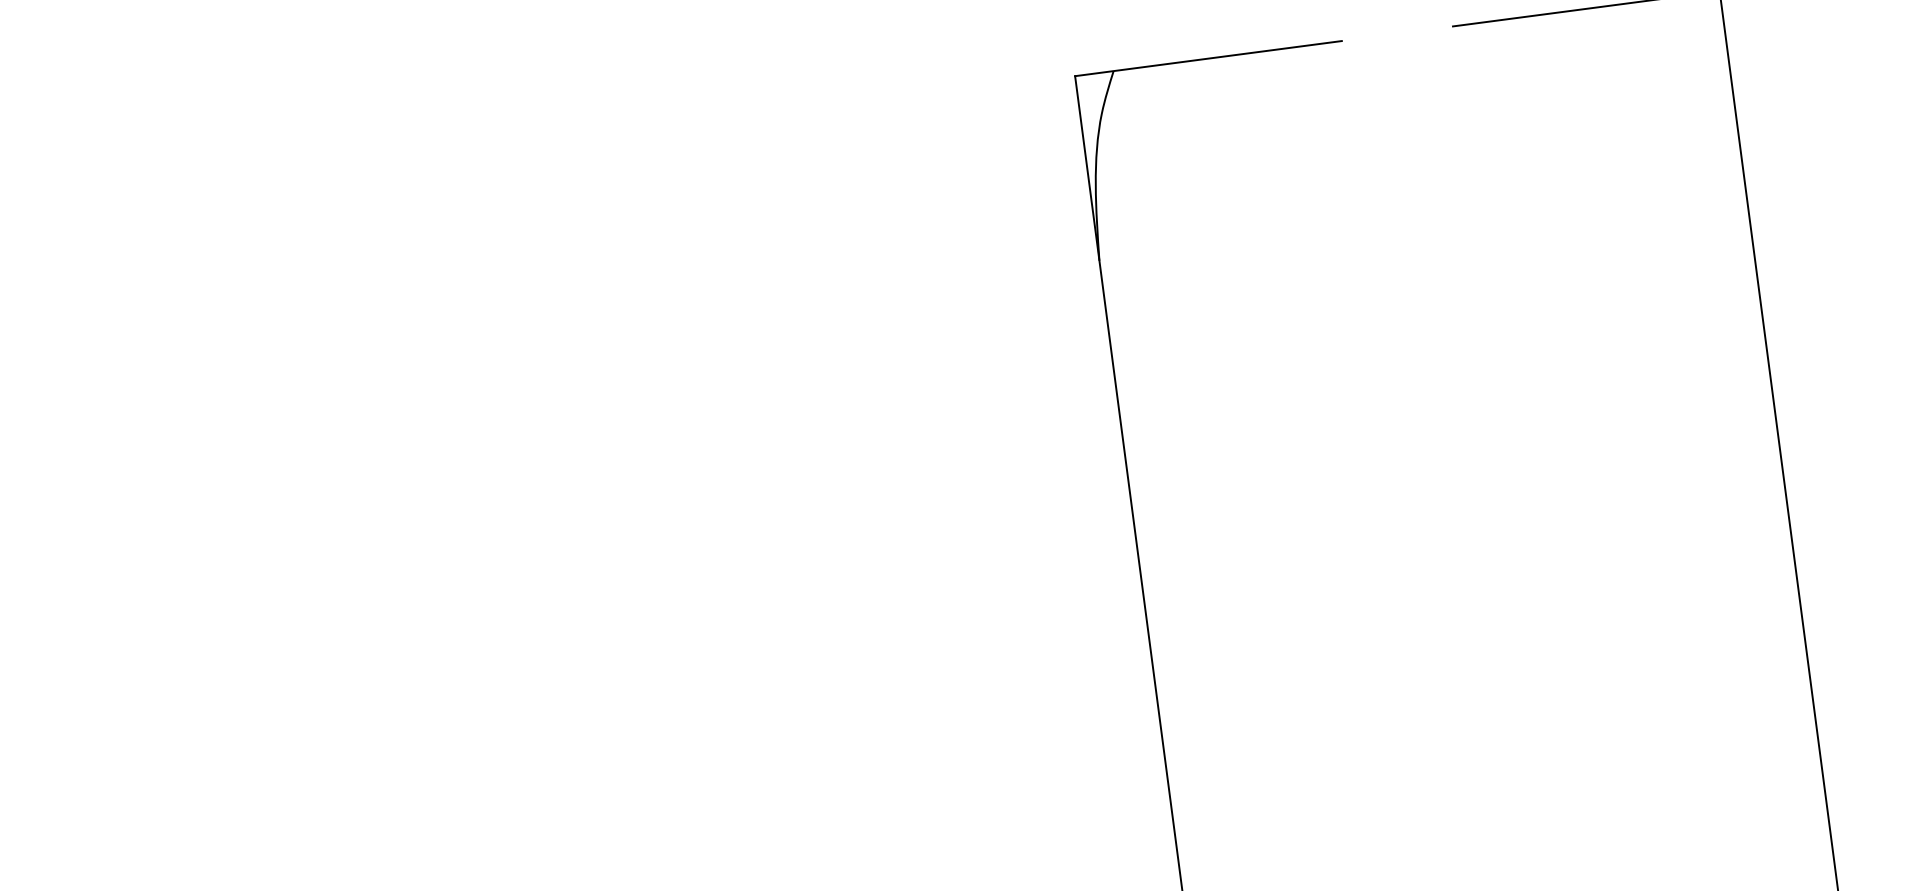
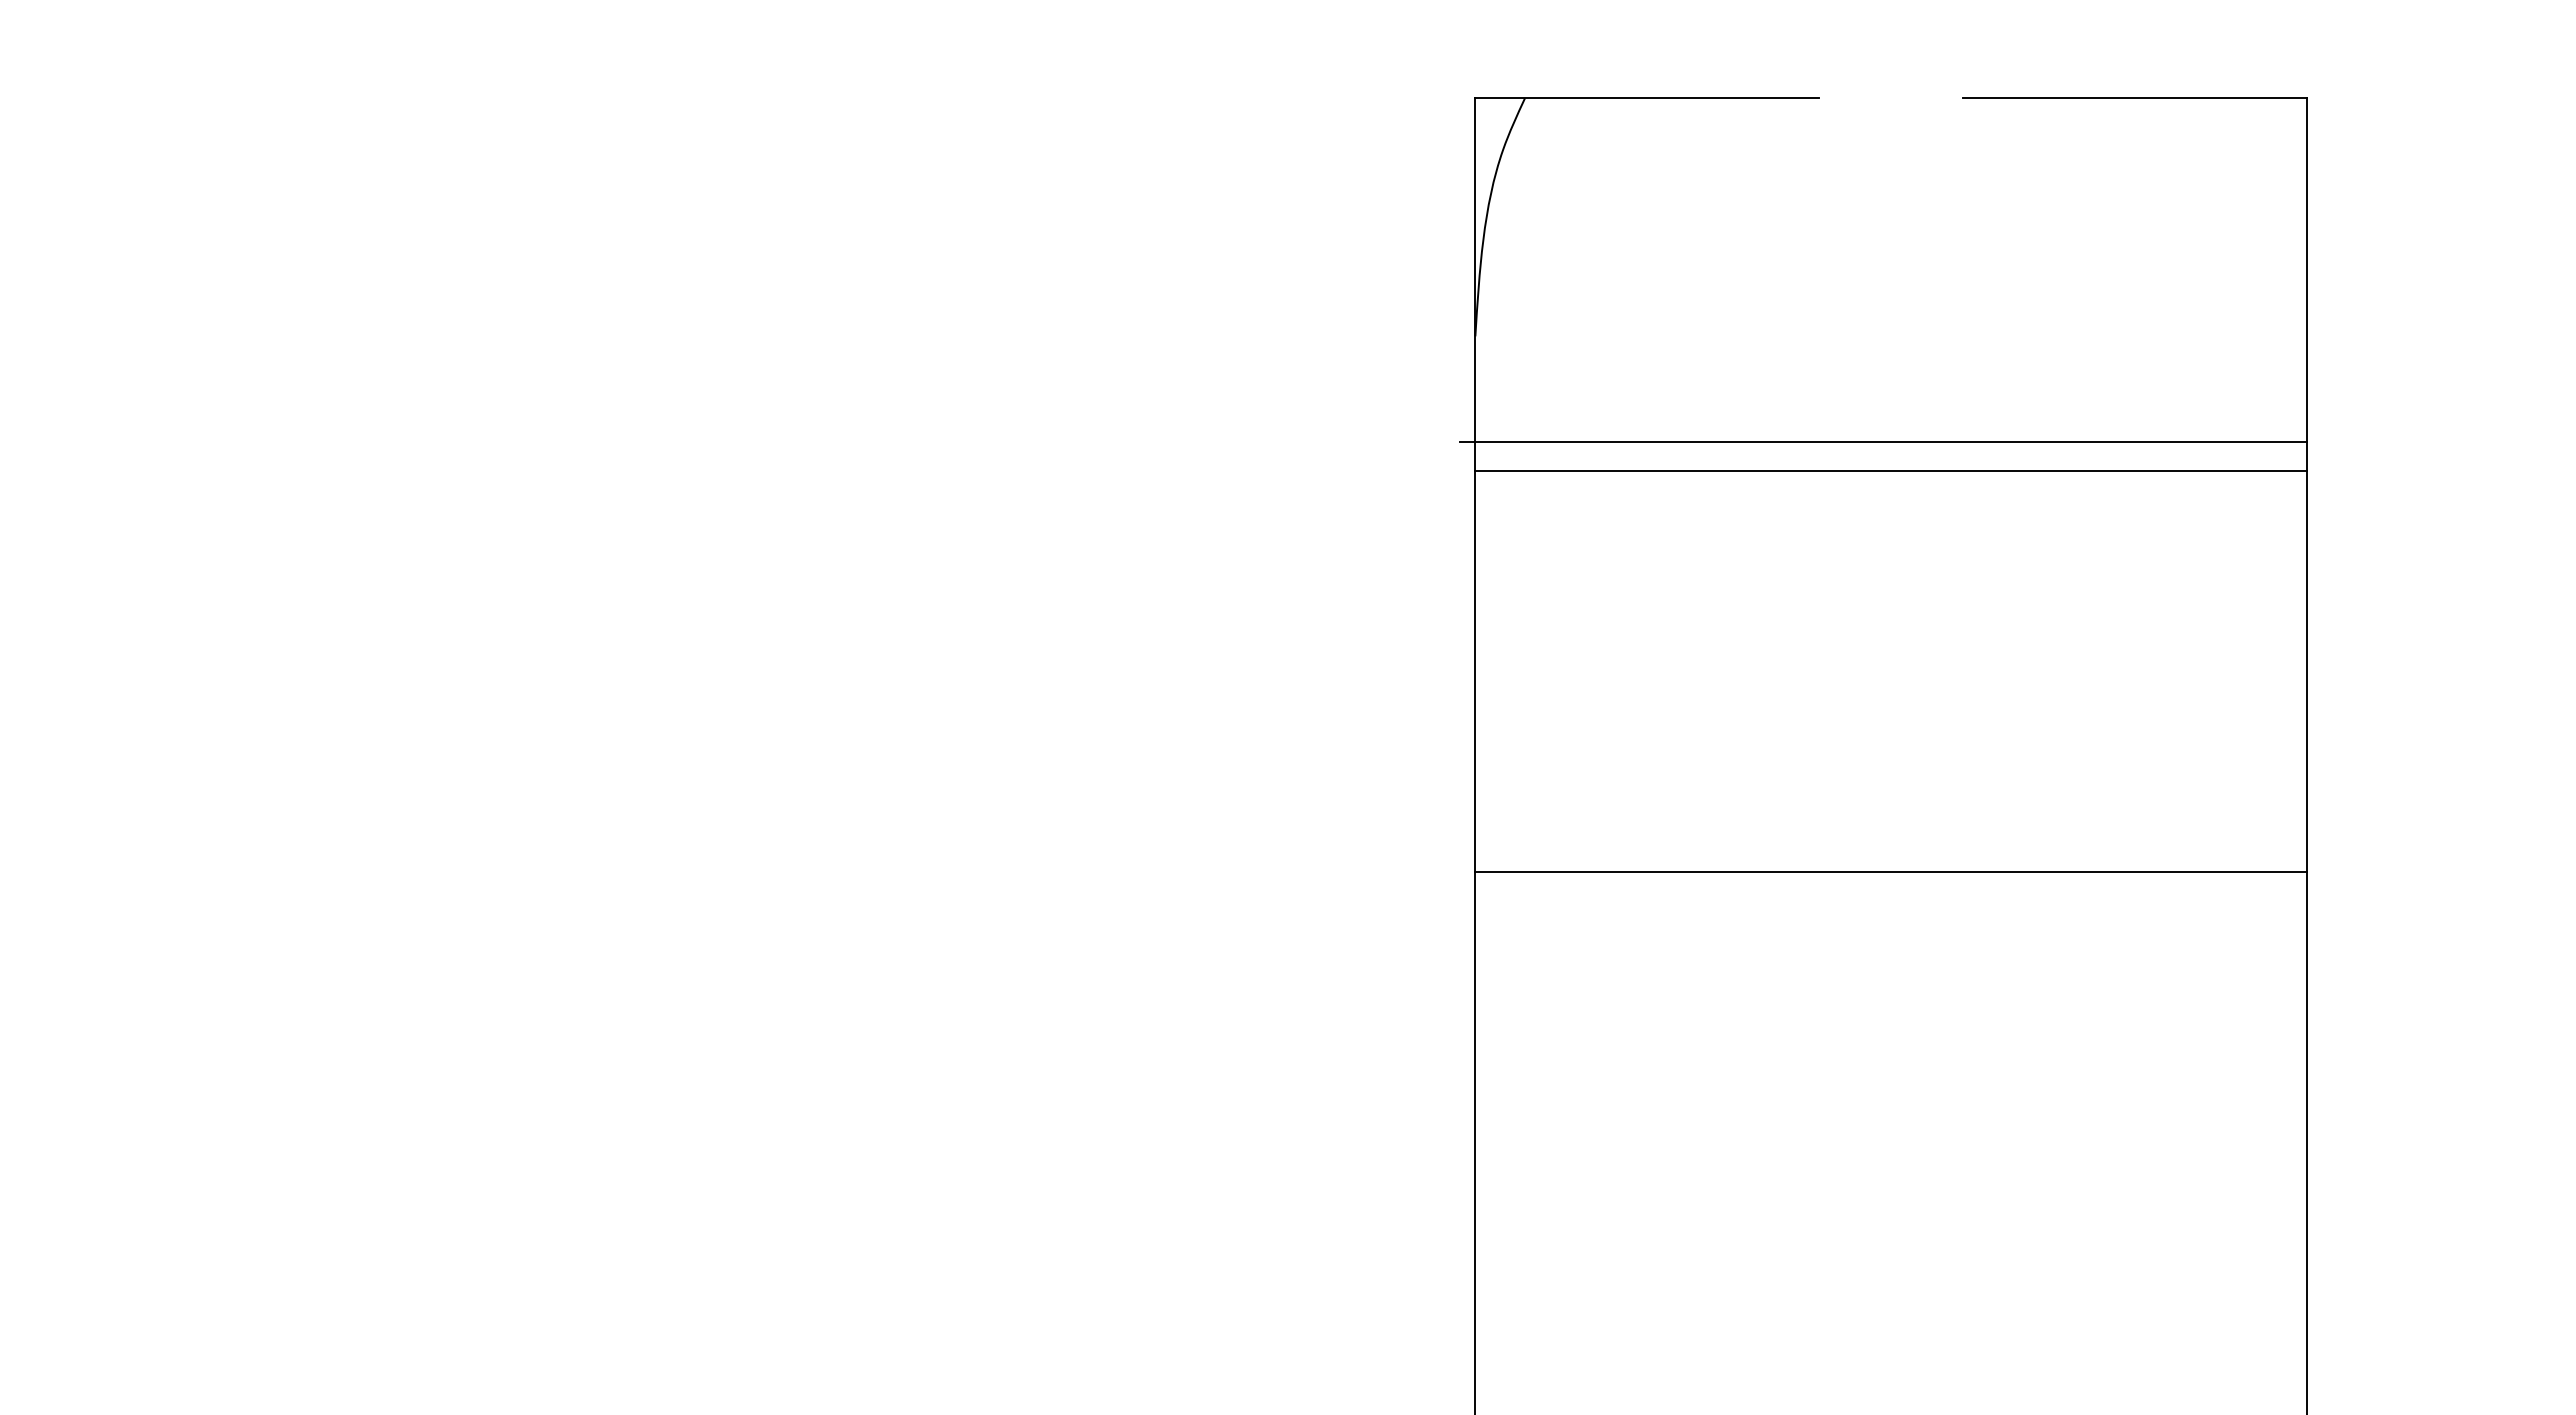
line: (1425, 301) -> (1882, 442), added
line: (1434, 322) -> (1890, 470), added
line: (1475, 634) -> (1890, 872), added

